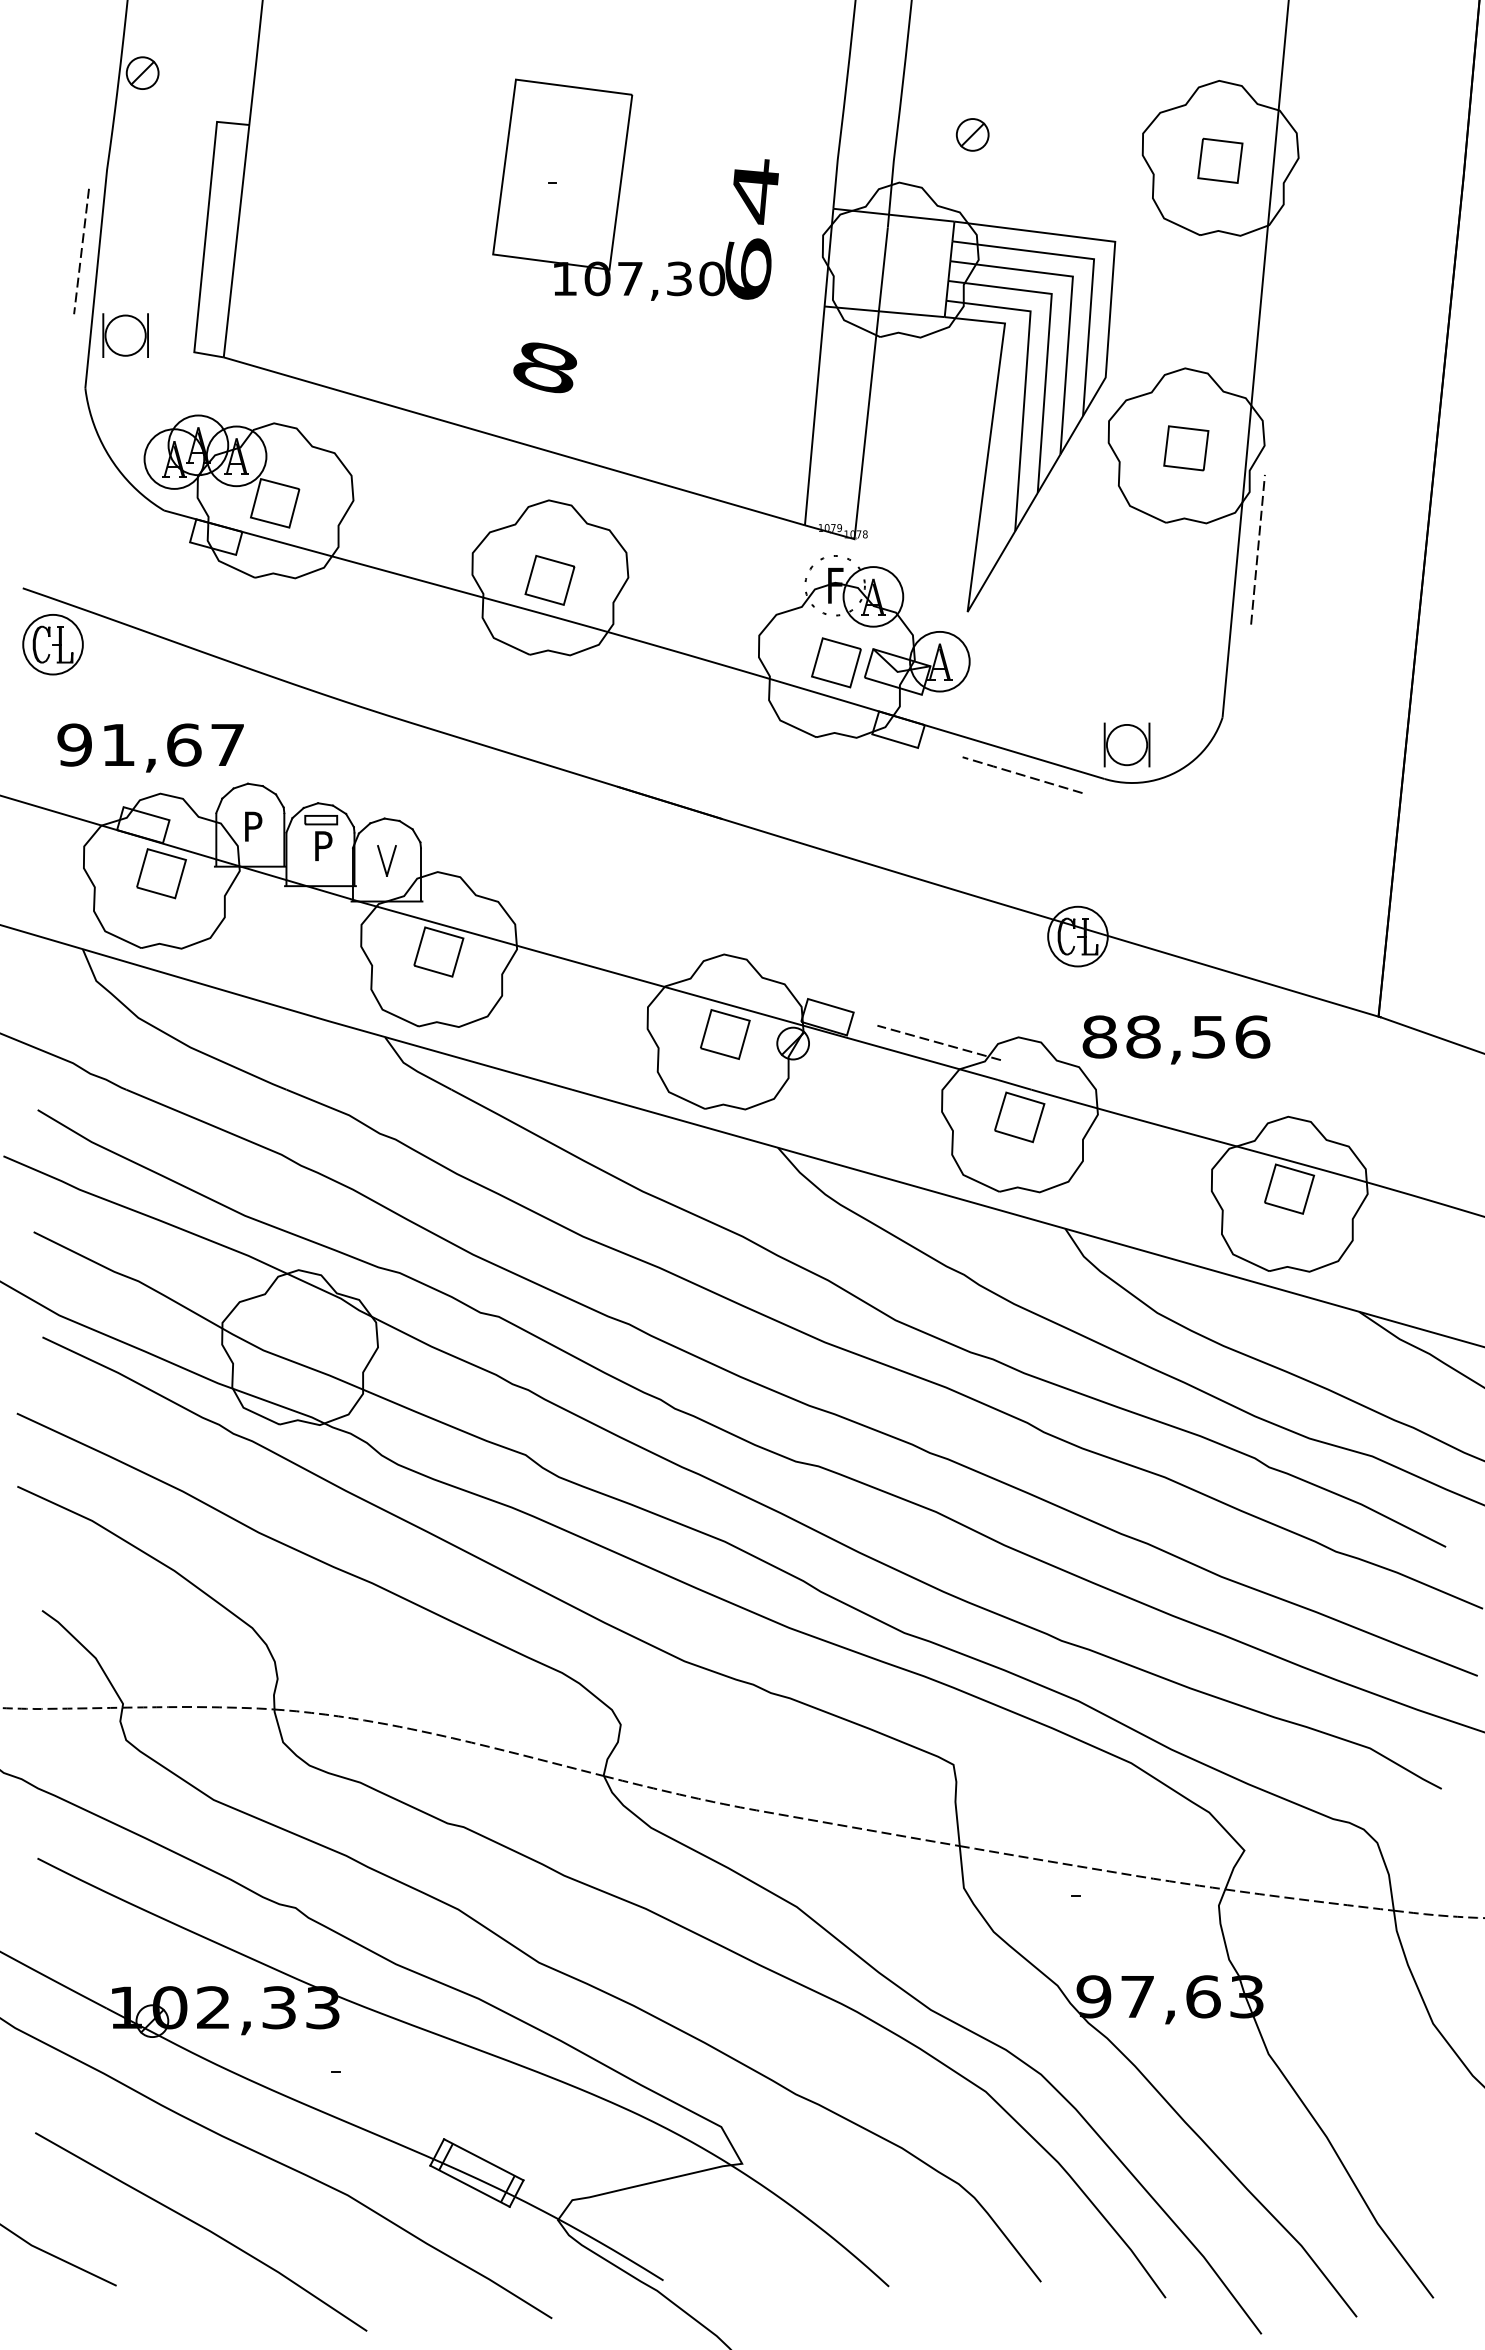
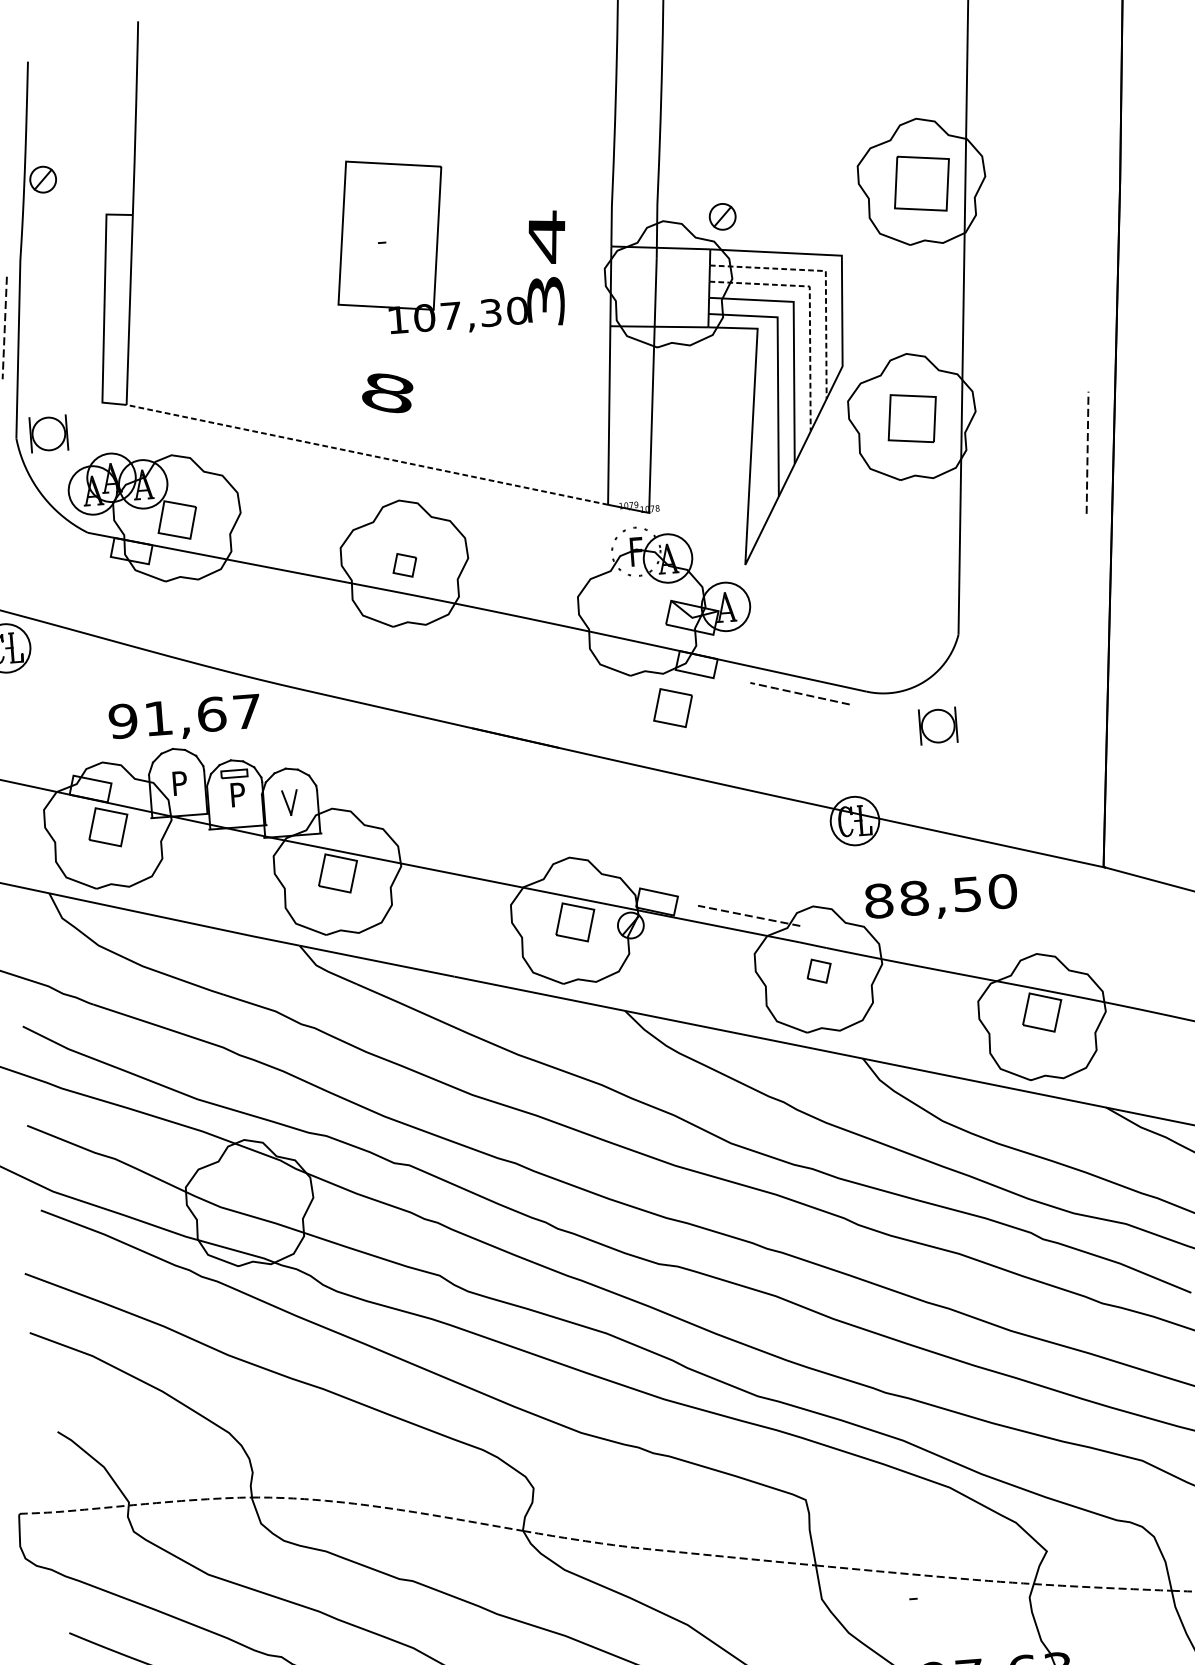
part: (972, 134) -> (722, 216), moved
part: (1220, 160) -> (922, 183), size x1.6
line: (1093, 266) -> (825, 277), solid -> dashed
text: (747, 269) -> (545, 301), 64 -> 34
line: (1071, 303) -> (810, 308), solid -> dashed
part: (125, 335) -> (48, 433), moved
line: (514, 441) -> (367, 454), solid -> dashed
part: (1186, 448) -> (912, 418), size x1.4
line: (1257, 549) -> (1087, 452), moved
part: (549, 580) -> (404, 565), size x0.6
part: (836, 662) -> (673, 707), moved
part: (1126, 744) -> (937, 725), moved
text: (150, 747) -> (184, 718), moved
text: (1252, 1036) -> (1002, 891), 88,56 -> 88,50
part: (1019, 1117) -> (818, 971), size x0.6

